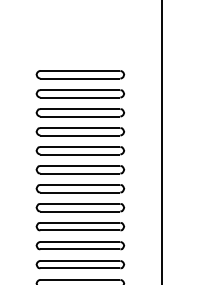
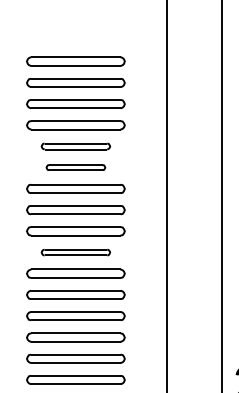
part: (80, 150) -> (75, 146), size x0.7
part: (80, 169) -> (75, 167), size x0.6
part: (80, 245) -> (75, 252), size x0.7

